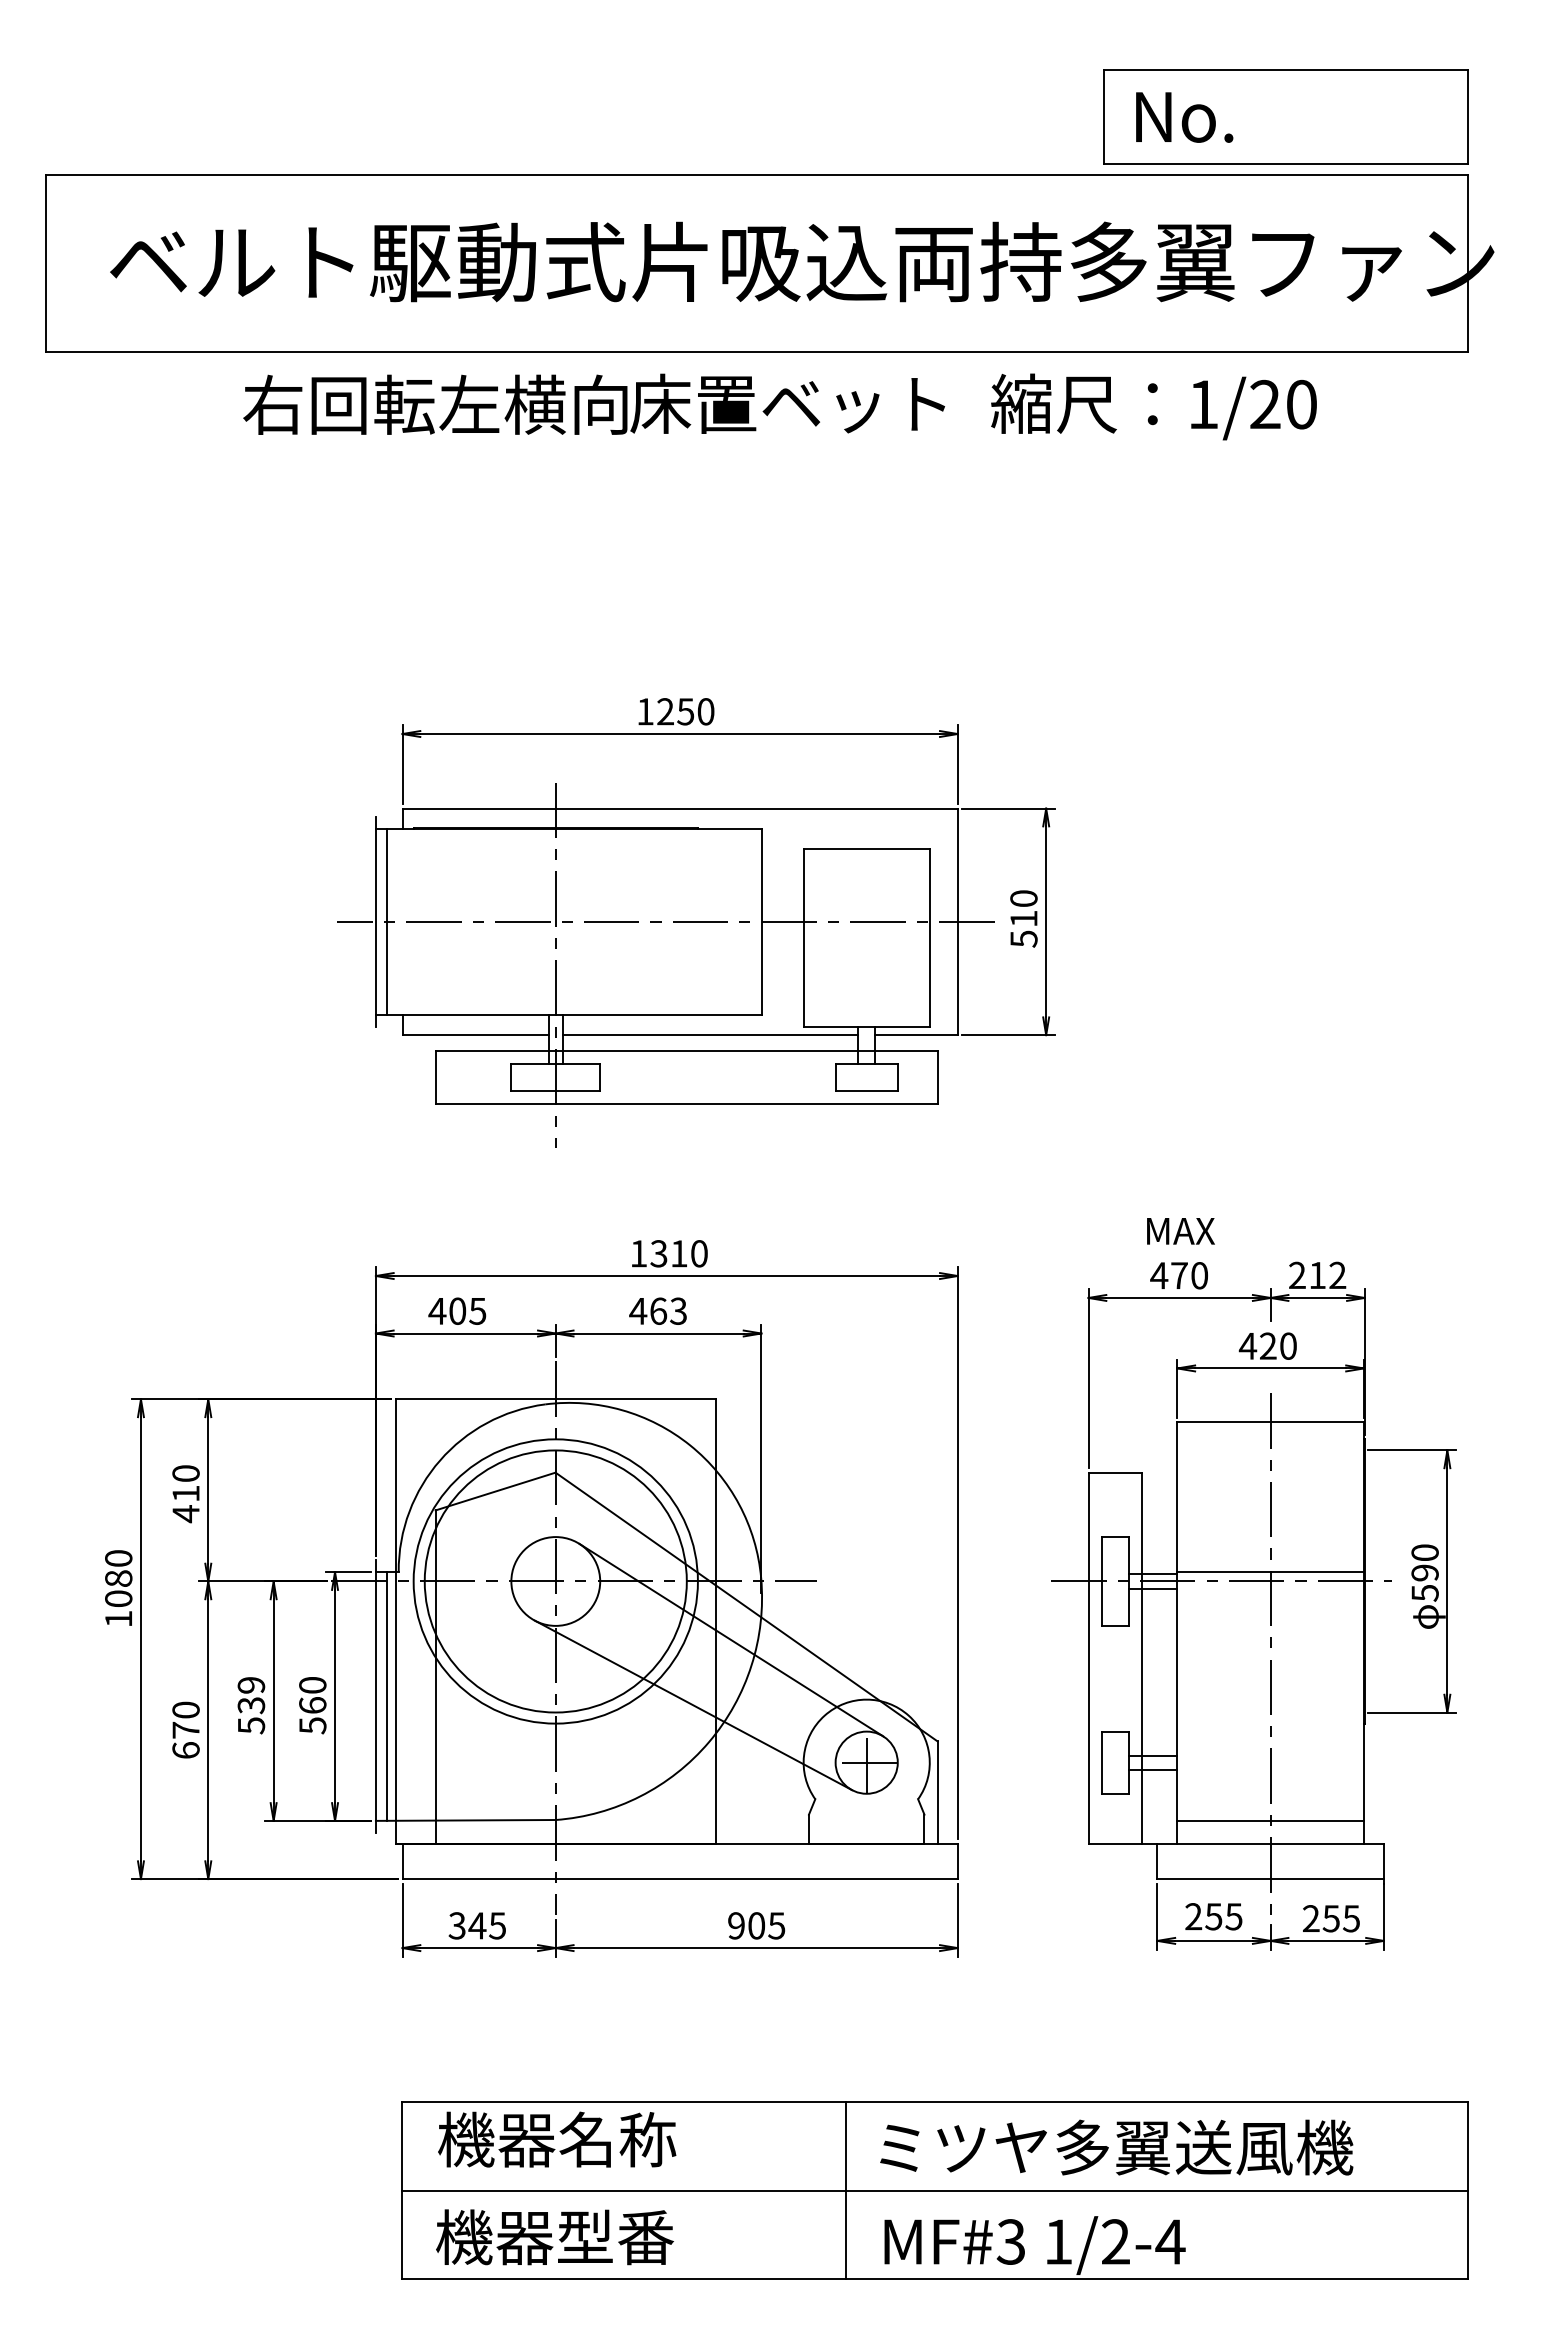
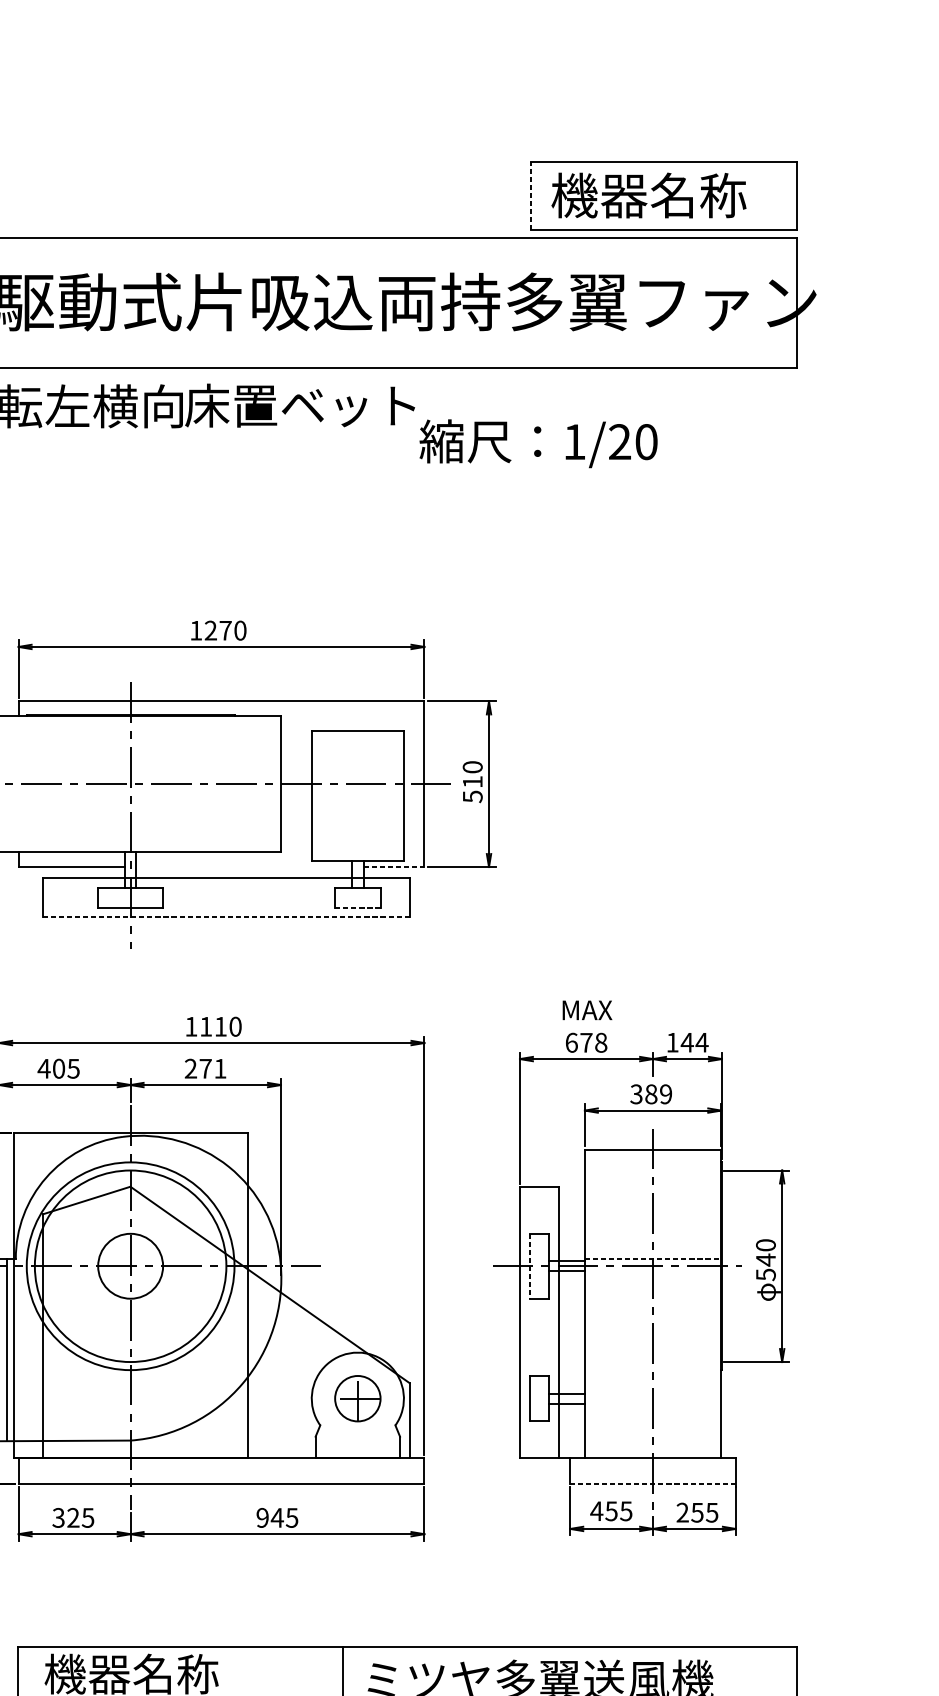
text: (1264, 116) -> (648, 195), No. -> 機器名称
line: (1104, 117) -> (531, 196), solid -> dashed
text: (1153, 406) -> (538, 443), moved
text: (685, 711) -> (225, 630), 1250 -> 1270
line: (387, 921) -> (7, 783), removed
line: (710, 1035) -> (243, 867), removed
line: (916, 1035) -> (394, 867), solid -> dashed
line: (866, 1090) -> (357, 907), solid -> dashed
line: (686, 1104) -> (226, 917), solid -> dashed
text: (658, 1253) -> (205, 1026), 1310 -> 1110
text: (1317, 1274) -> (687, 1041), 212 -> 144
text: (1179, 1275) -> (586, 1042), 470 -> 678
text: (657, 1310) -> (204, 1068), 463 -> 271
text: (1267, 1345) -> (650, 1093), 420 -> 389
line: (1271, 1572) -> (653, 1259), solid -> dashed
text: (1424, 1573) -> (765, 1260), 590 -> 540
line: (1101, 1581) -> (529, 1266), solid -> dashed
line: (731, 1639) -> (259, 1308), removed
line: (693, 1705) -> (231, 1356), removed
line: (1270, 1820) -> (652, 1440), removed
line: (1270, 1879) -> (652, 1484), solid -> dashed
text: (1193, 1916) -> (596, 1511), 255 -> 455
text: (477, 1925) -> (73, 1517), 345 -> 325
text: (756, 1925) -> (277, 1517), 905 -> 945

